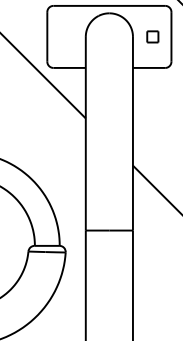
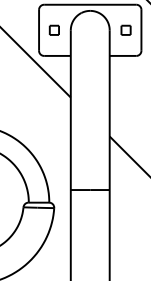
part: (64, 35) -> (53, 29), added

